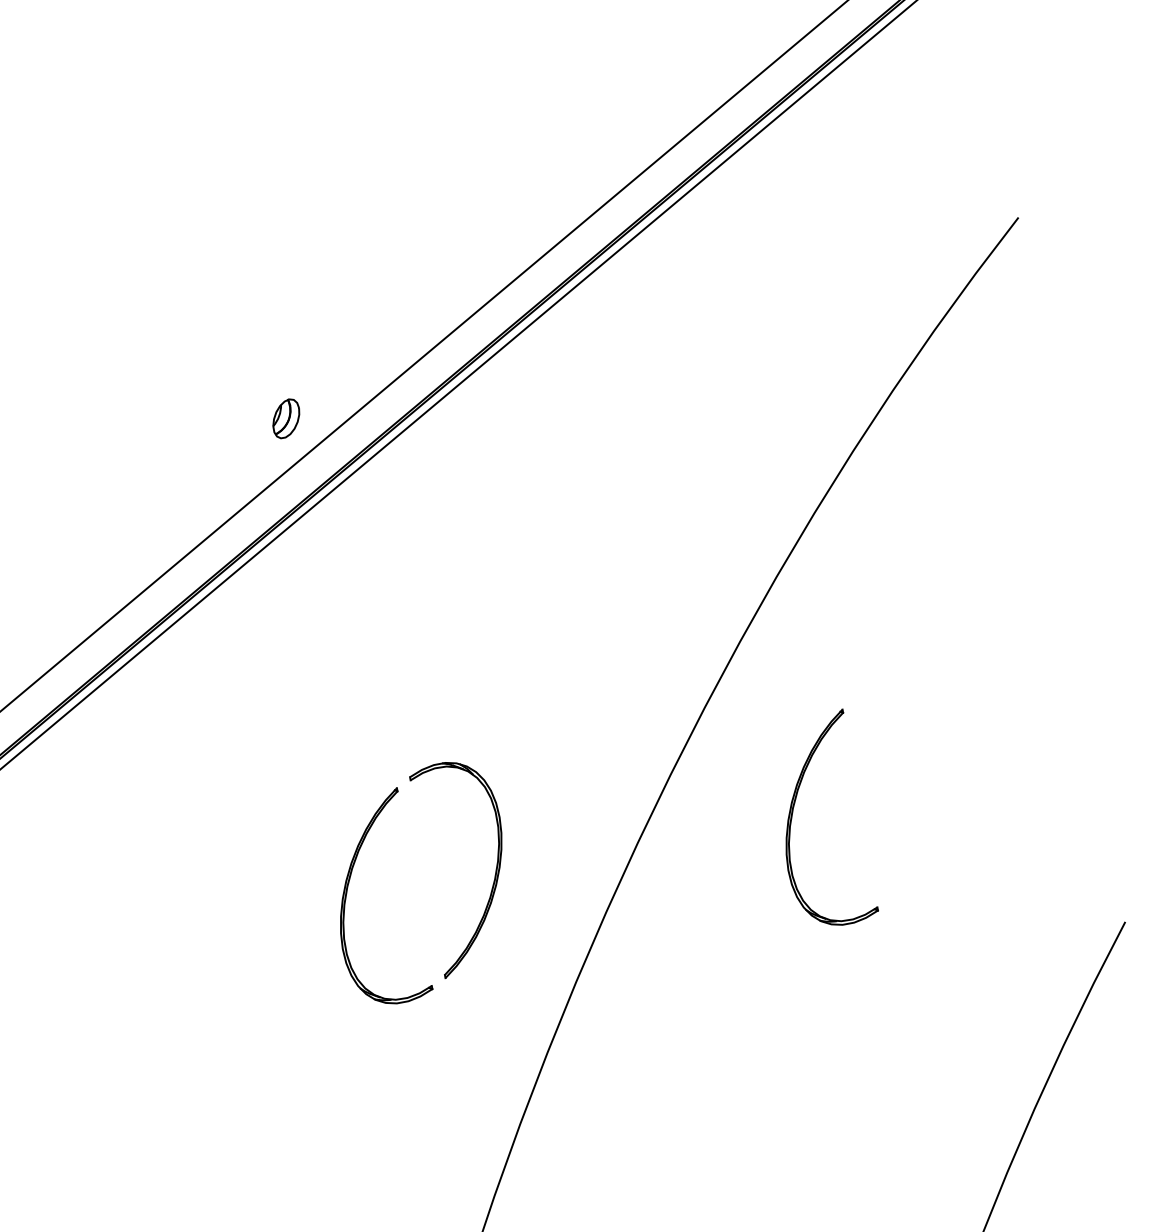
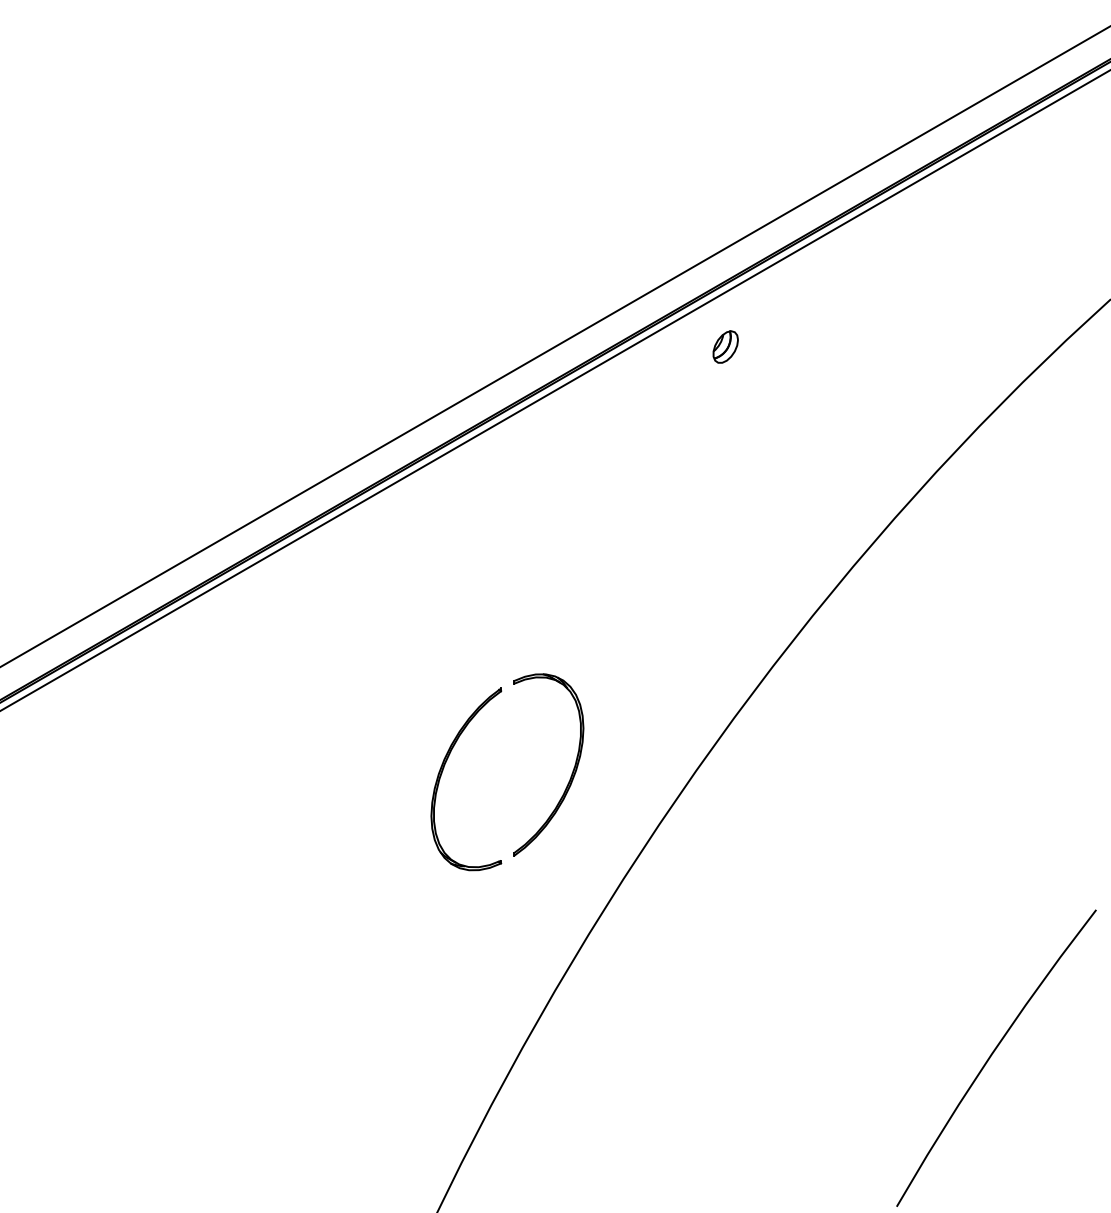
part: (285, 418) -> (725, 346), moved
part: (793, 812) -> (832, 768), removed

